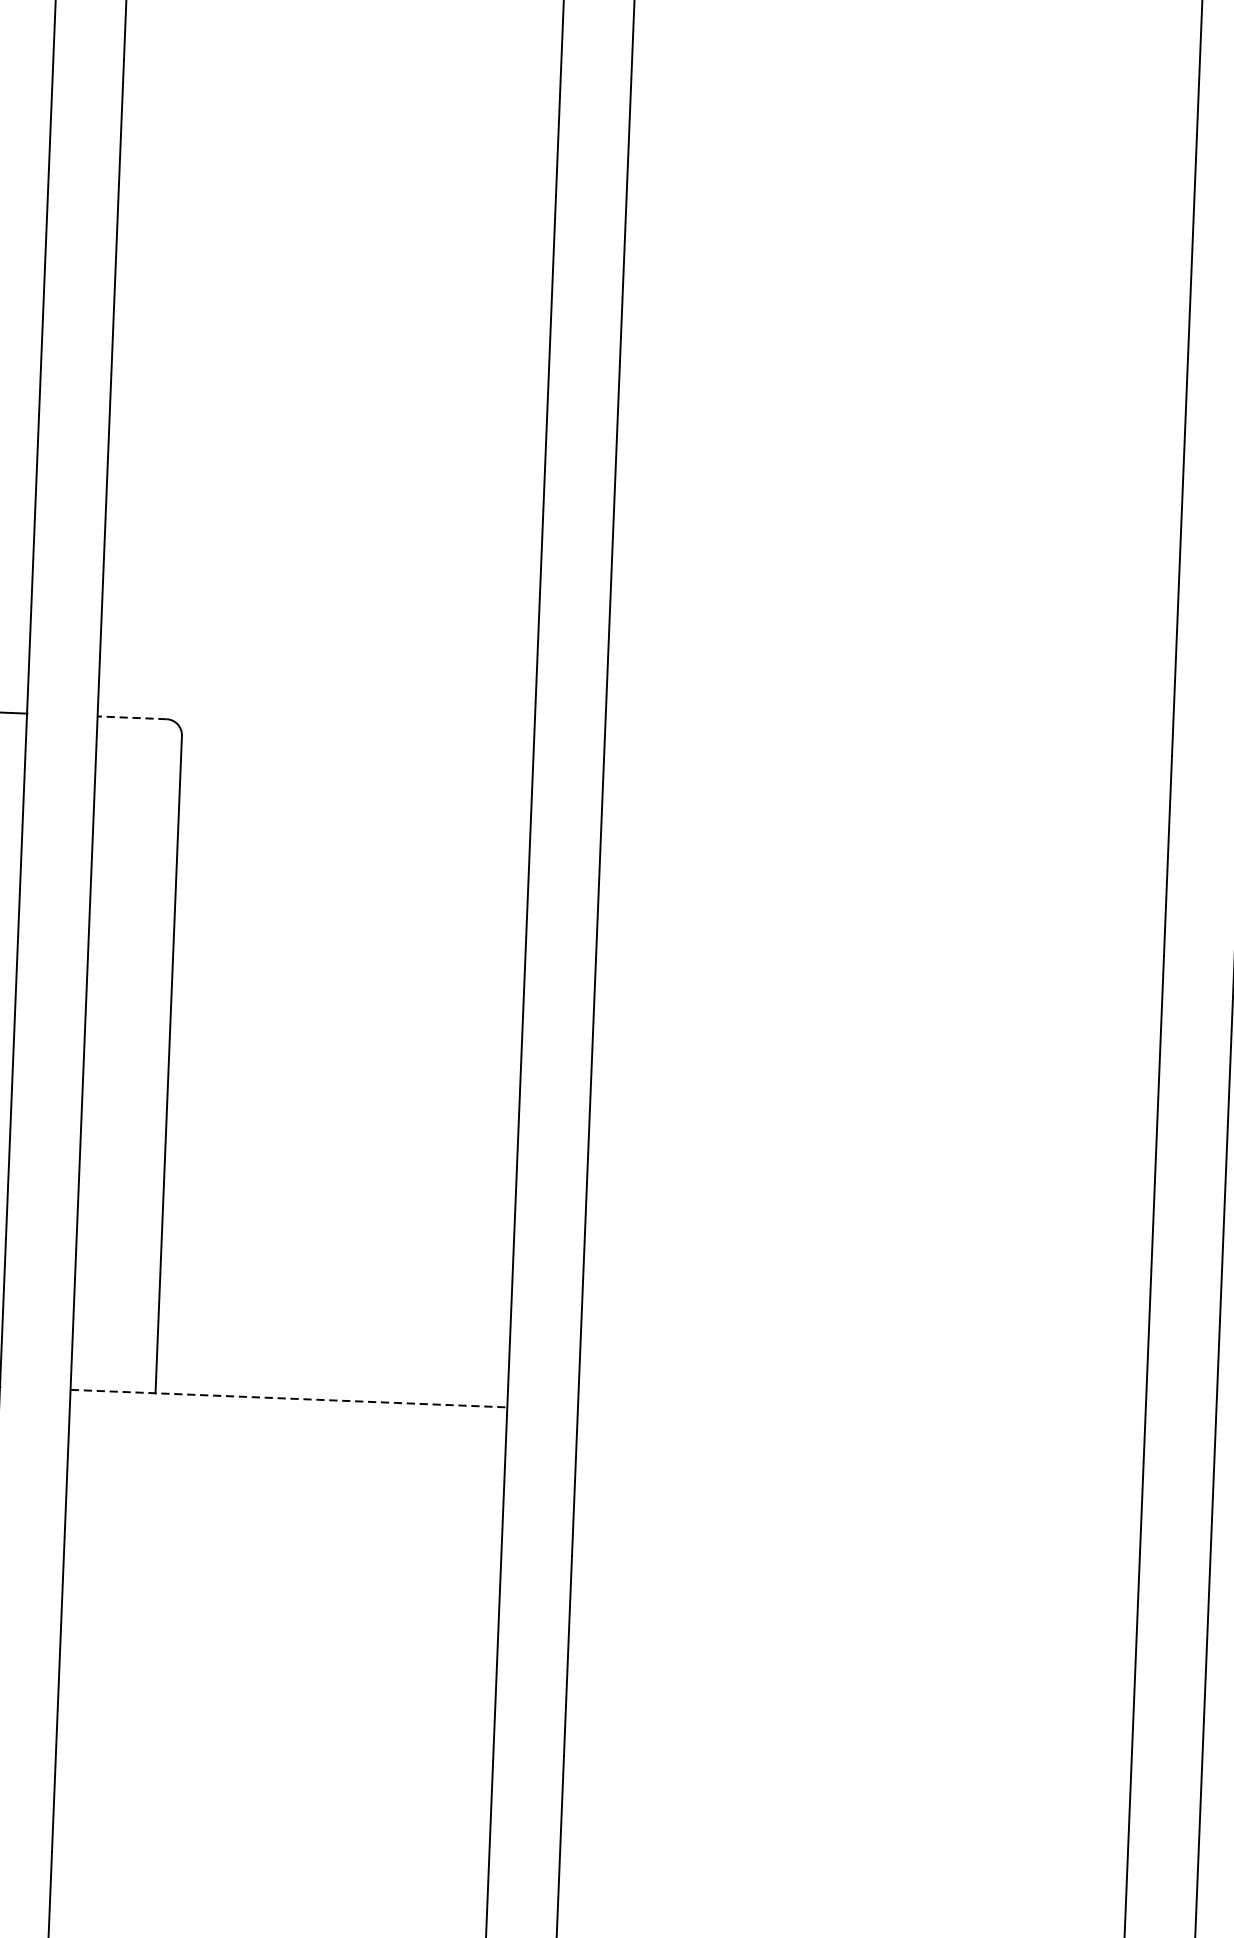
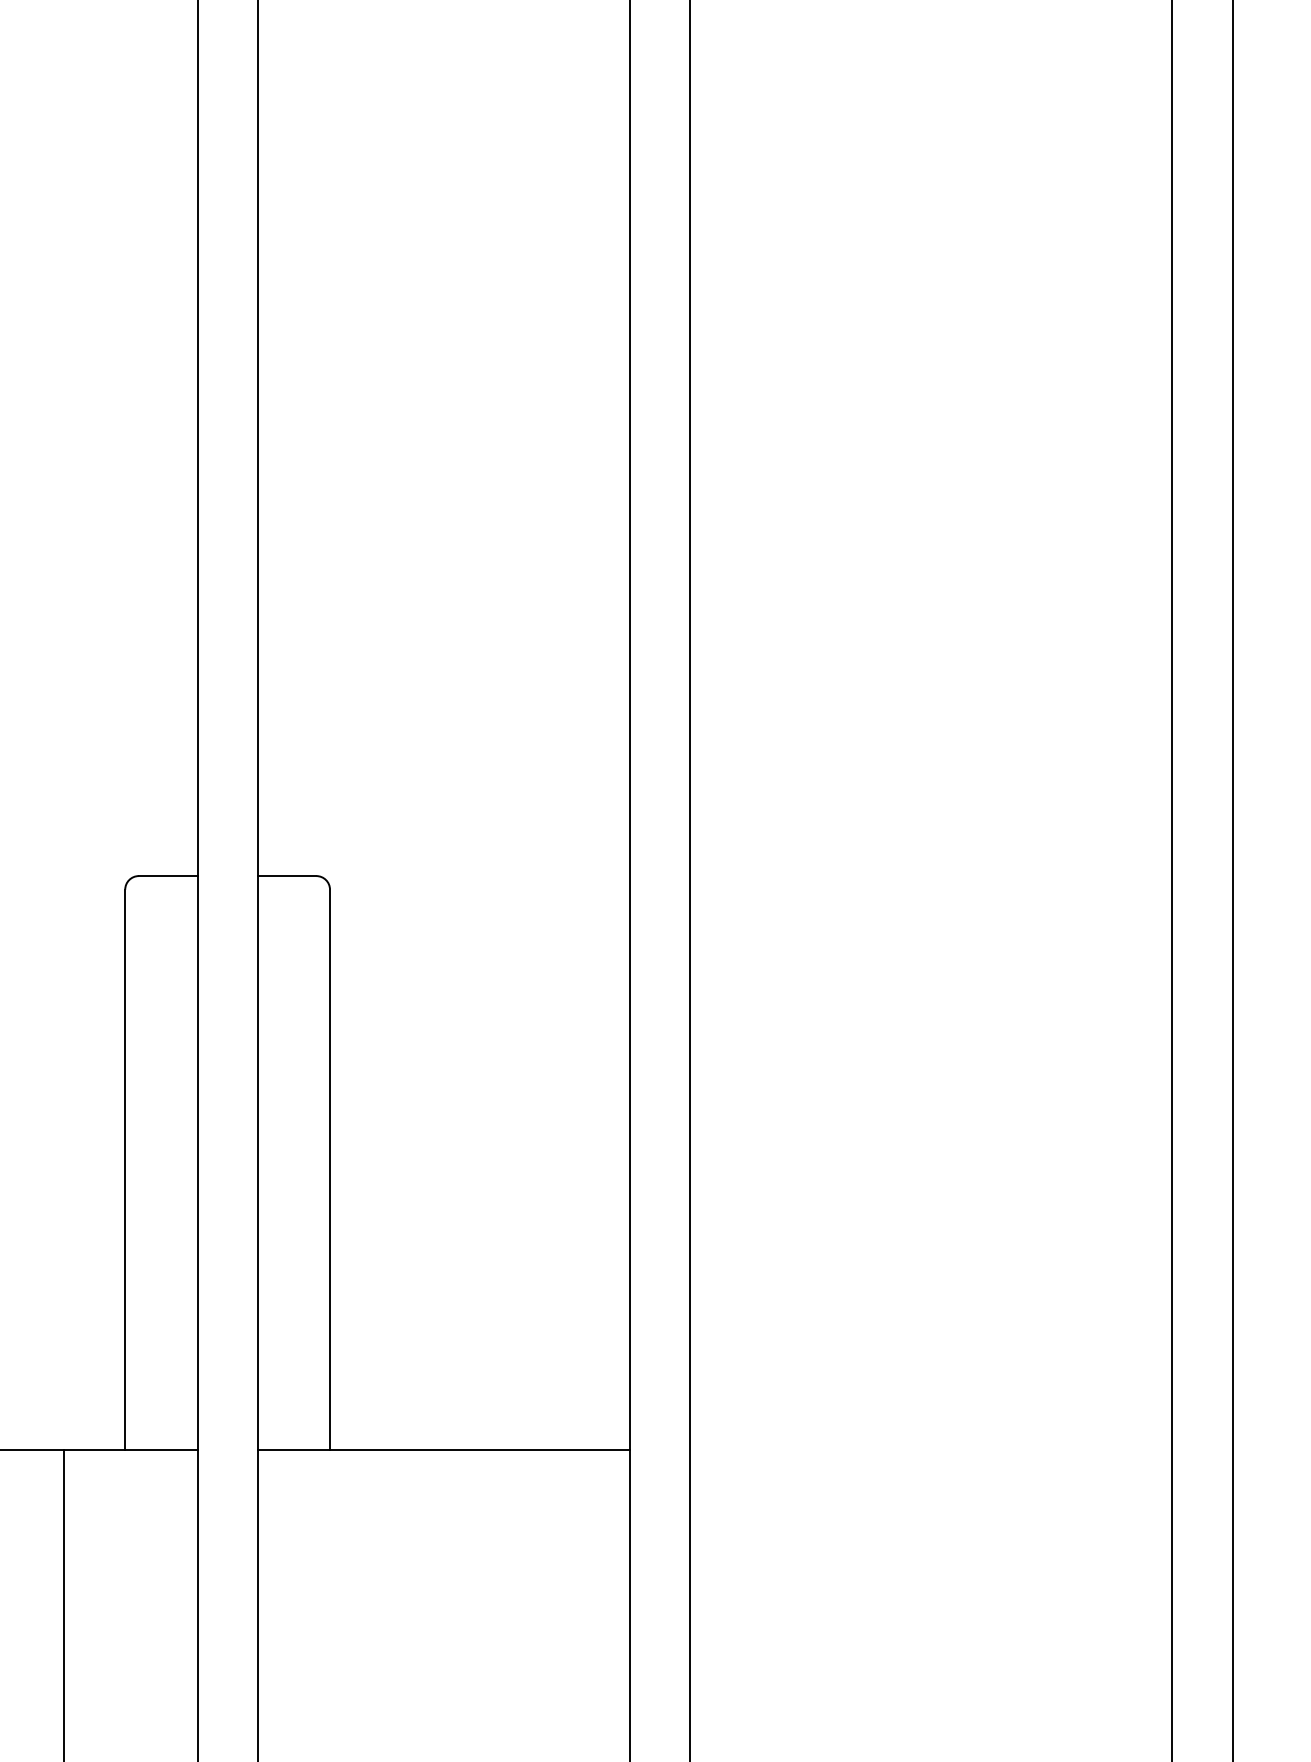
line: (131, 718) -> (286, 876), dashed -> solid
line: (288, 1398) -> (443, 1449), dashed -> solid

